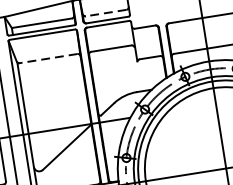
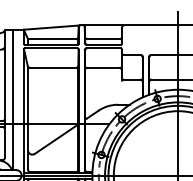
line: (106, 13) -> (103, 39), dashed -> solid
line: (47, 58) -> (52, 67), dashed -> solid

